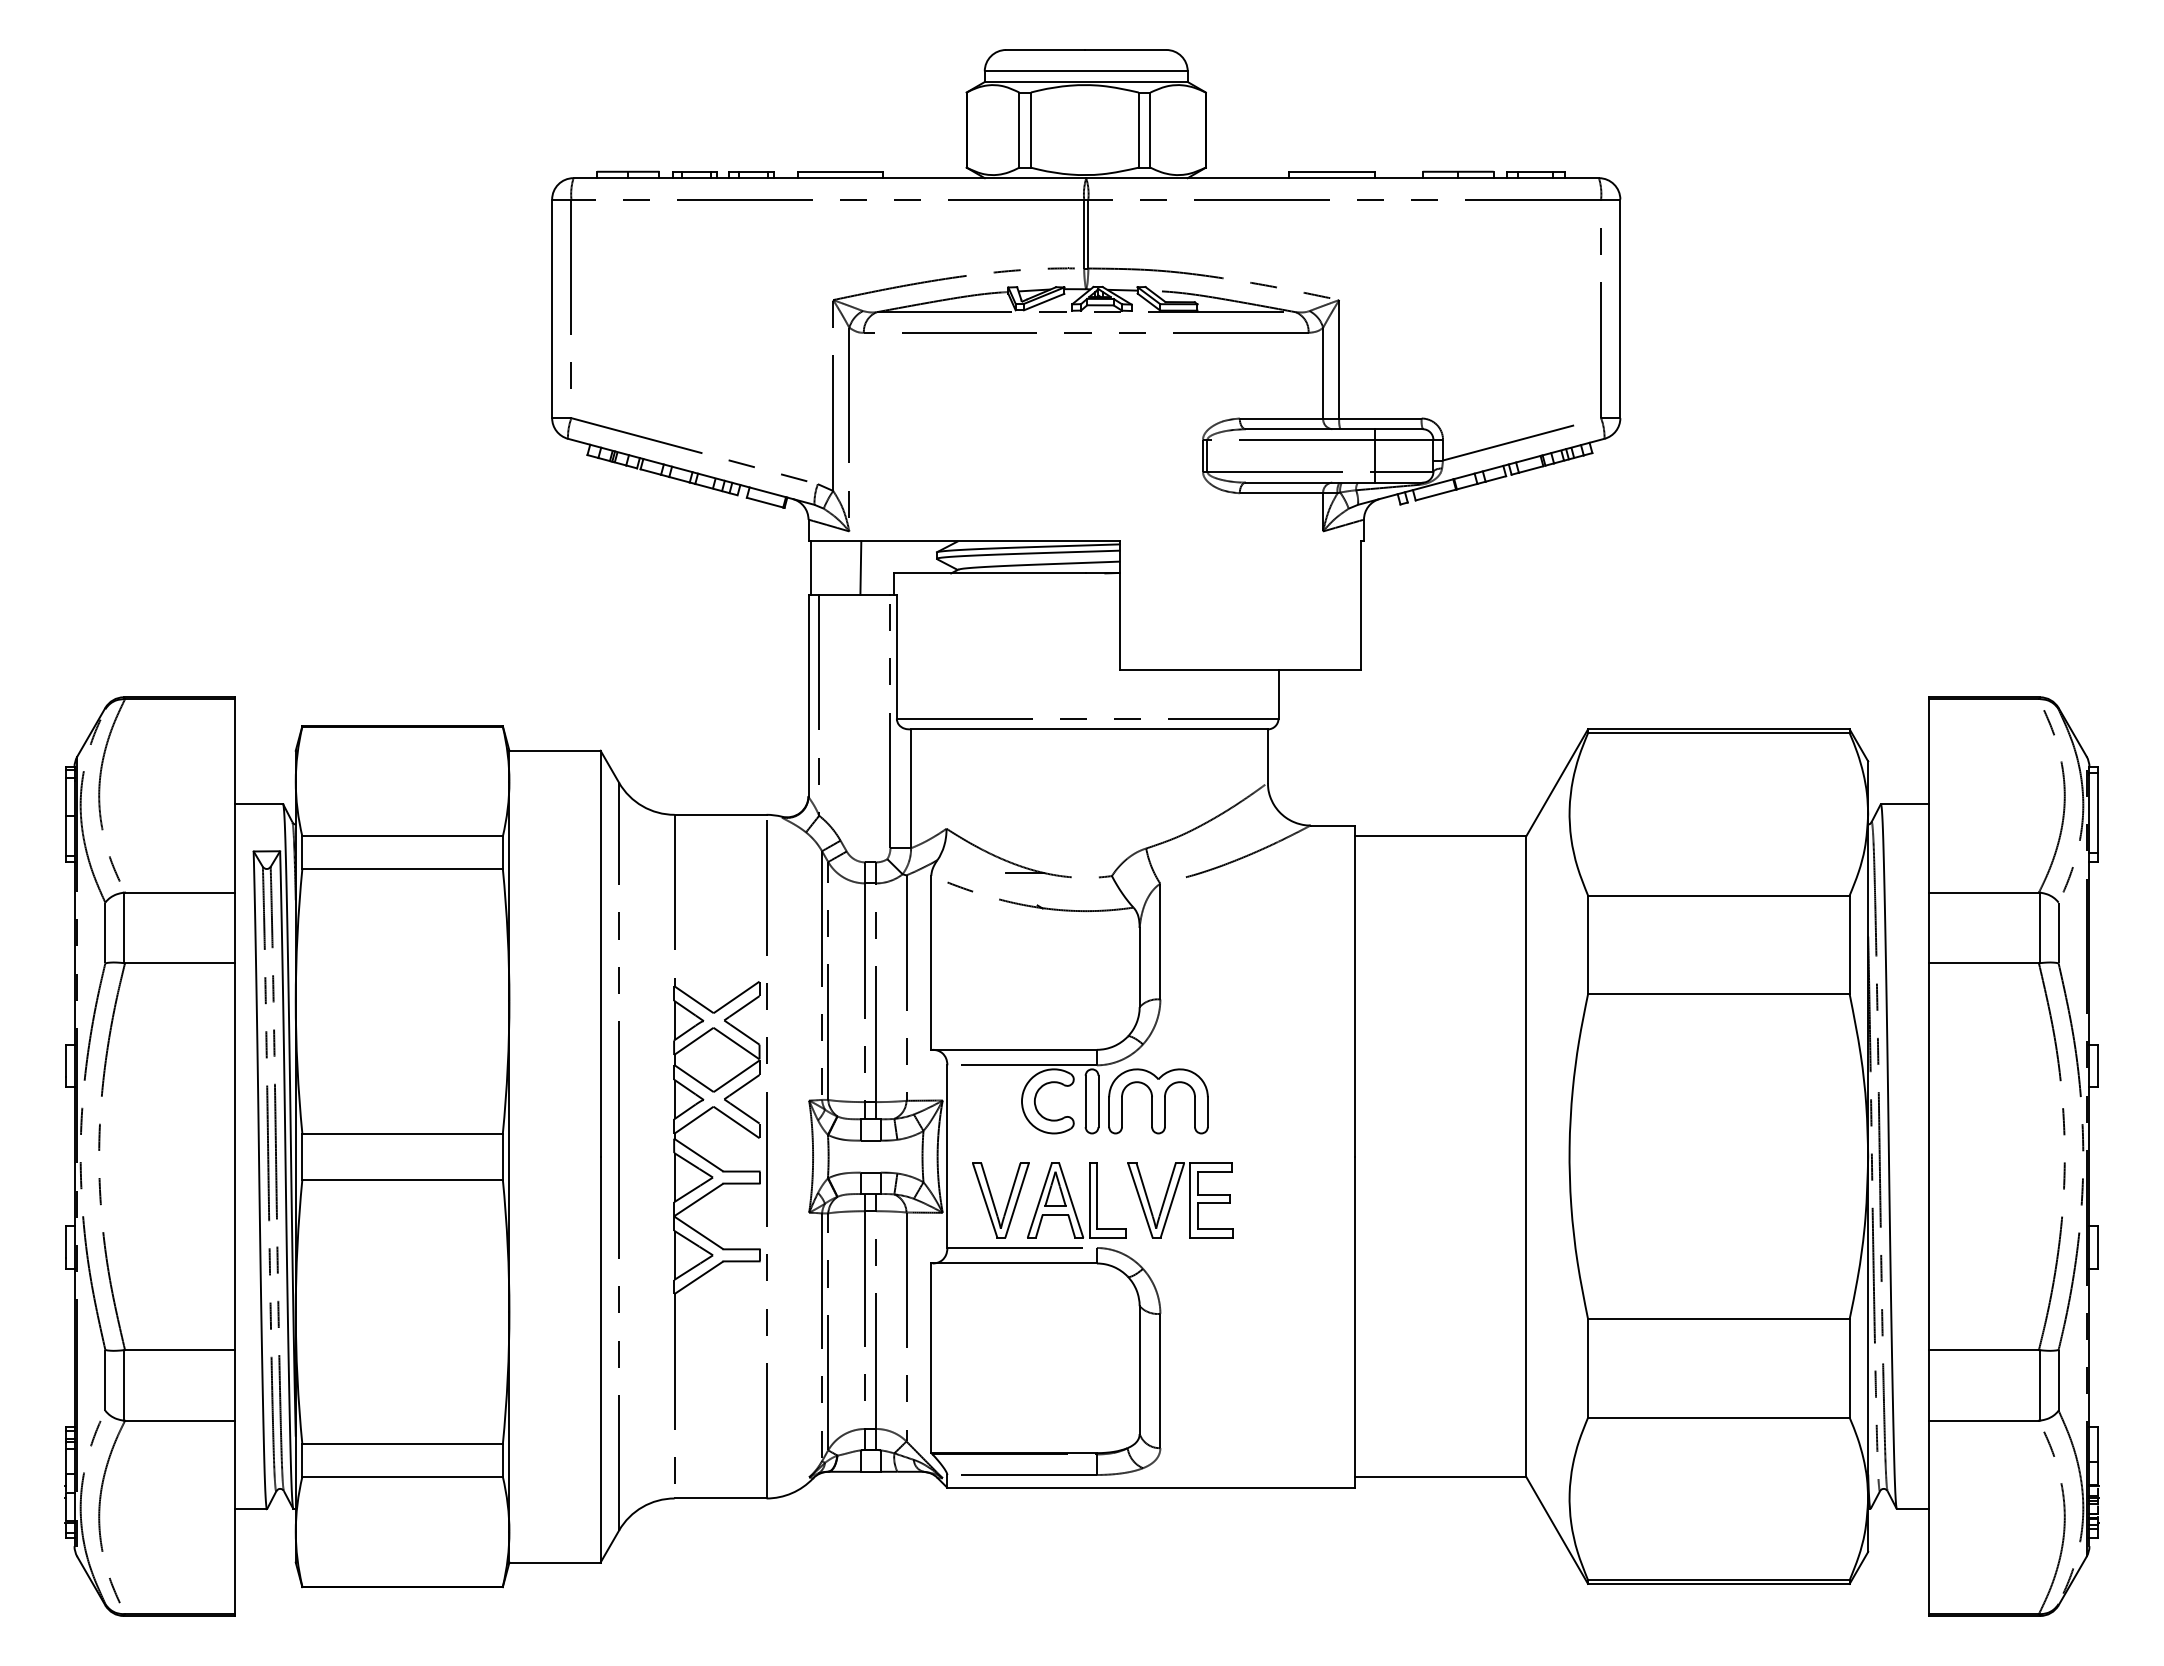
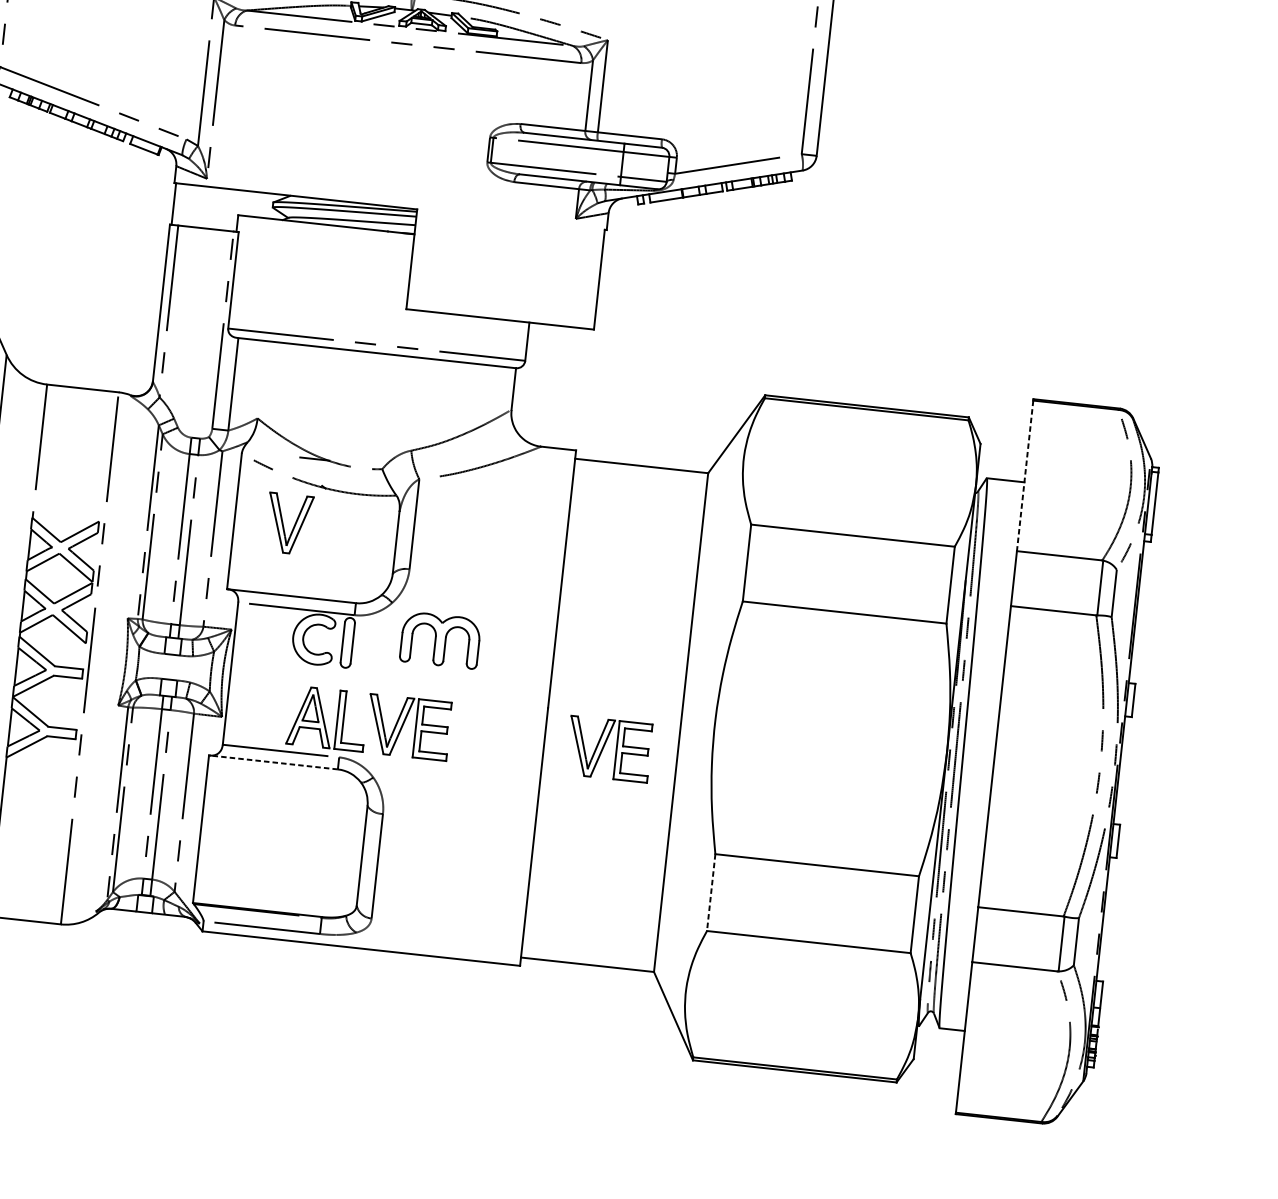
line: (860, 567) -> (212, 207), removed
line: (1929, 795) -> (1025, 475), solid -> dashed
part: (1158, 1101) -> (440, 640), moved
part: (1432, 1197) -> (604, 746), added
part: (994, 1202) -> (283, 524), moved
line: (1014, 1263) -> (273, 762), solid -> dashed
line: (1588, 1368) -> (711, 892), solid -> dashed

